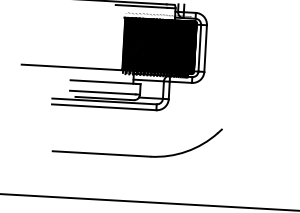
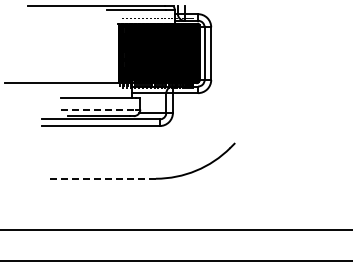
line: (102, 92) -> (98, 109), solid -> dashed
line: (101, 153) -> (100, 178), solid -> dashed

